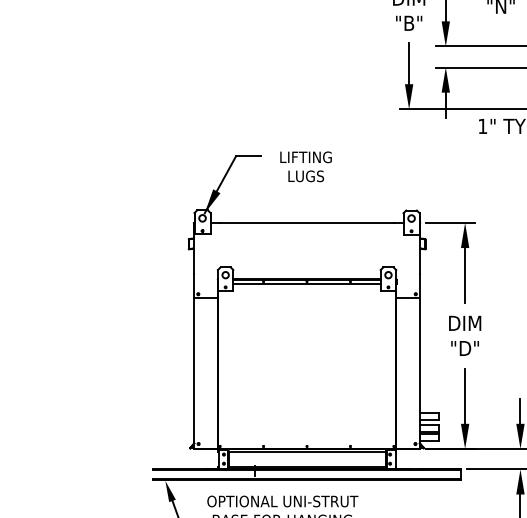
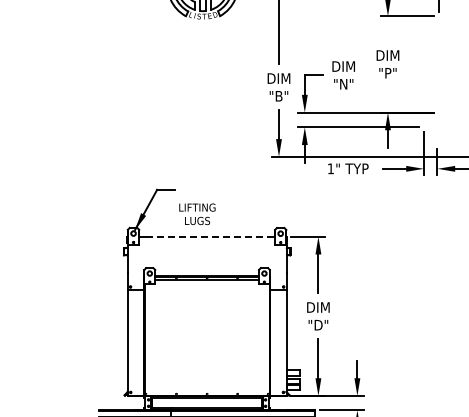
text: (306, 167) -> (197, 214), moved
line: (307, 222) -> (207, 236), solid -> dashed

